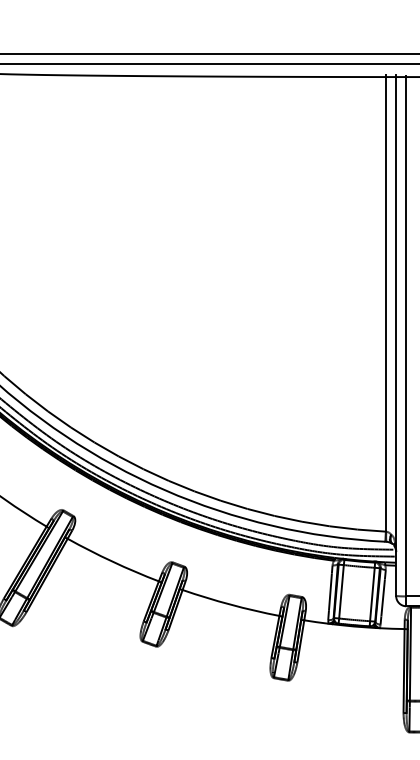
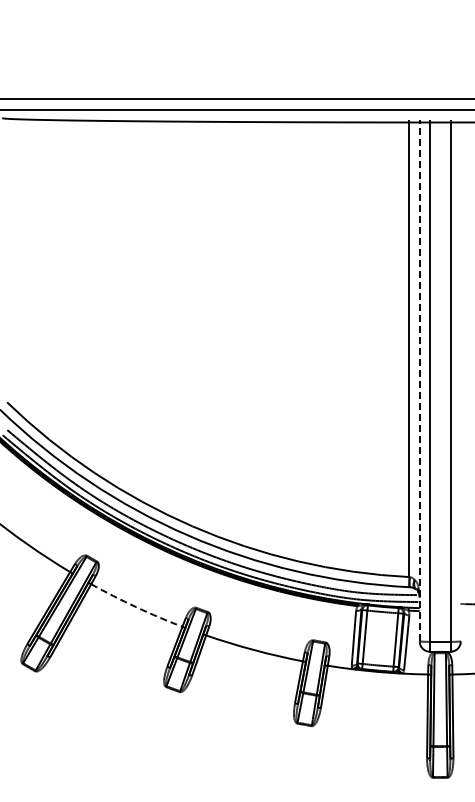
line: (395, 335) -> (419, 380), solid -> dashed
arc: (112, 562) -> (136, 607), solid -> dashed

